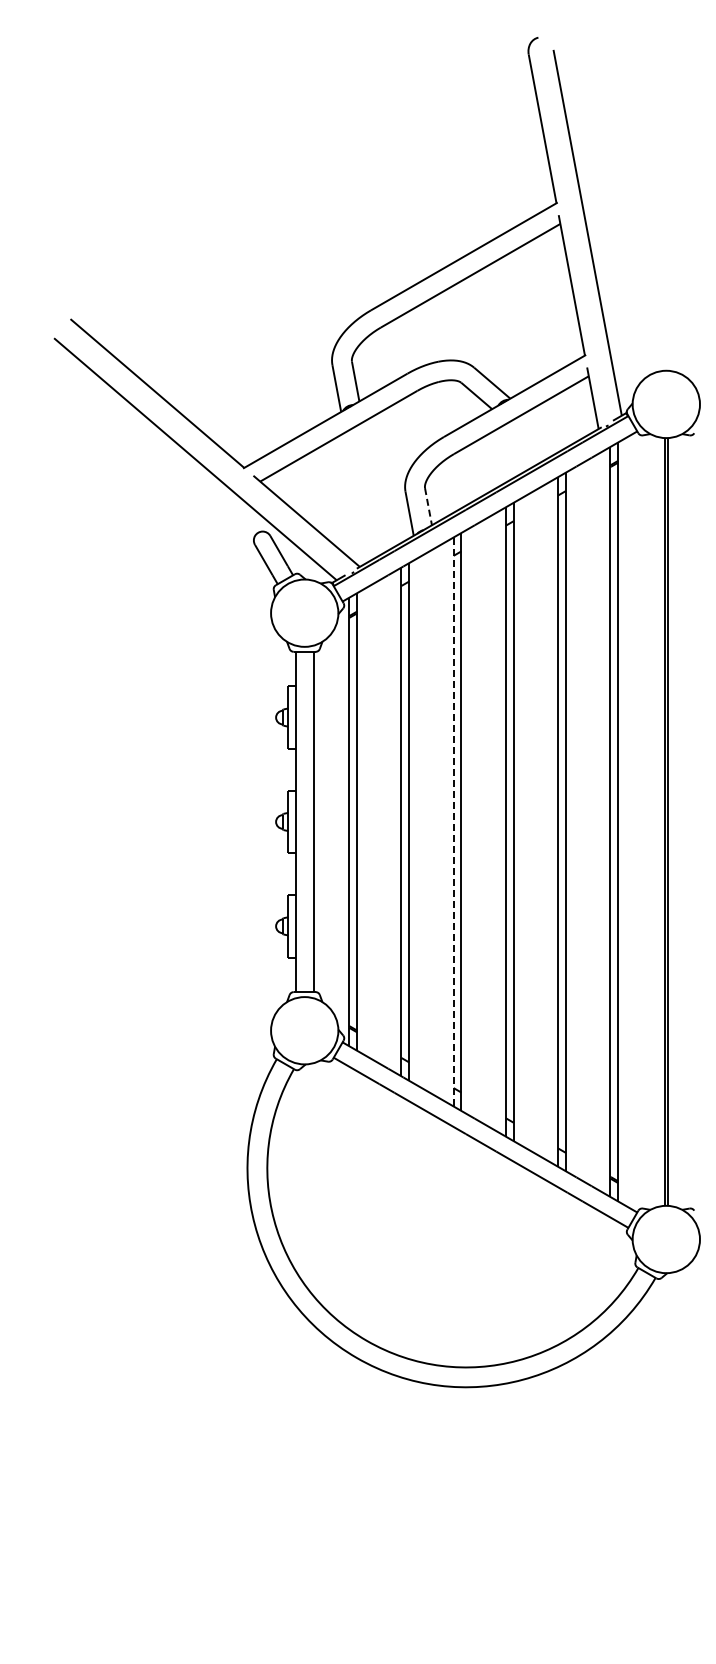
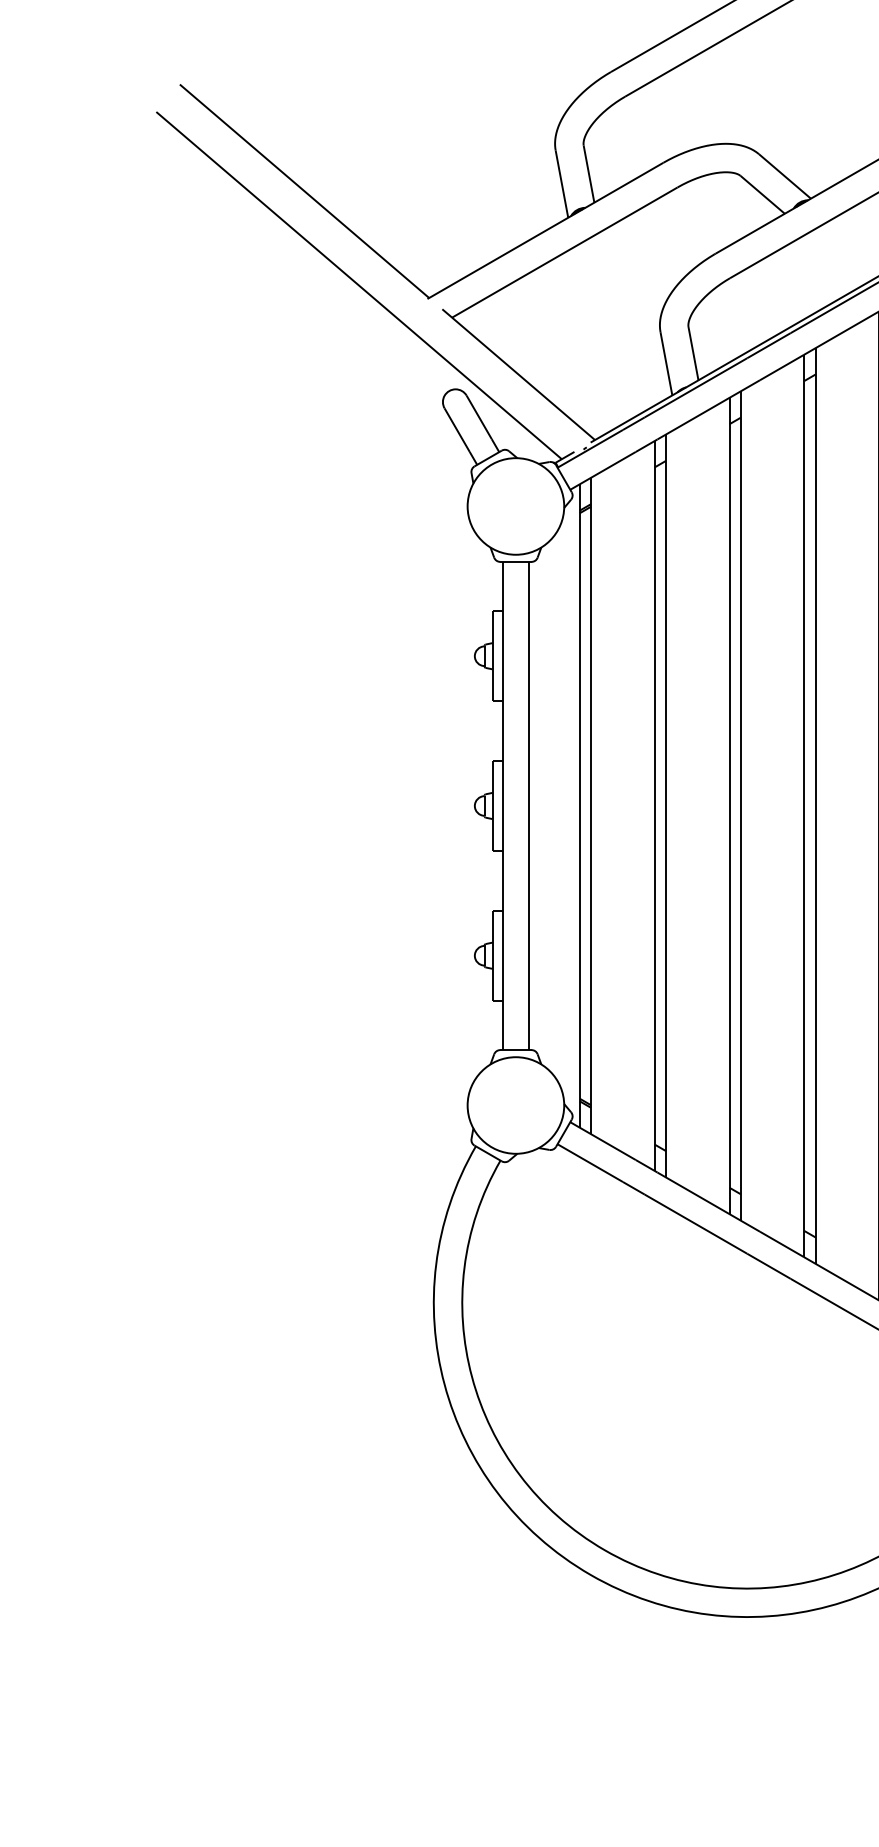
line: (428, 506) -> (693, 353), dashed -> solid
line: (453, 821) -> (729, 805), dashed -> solid

